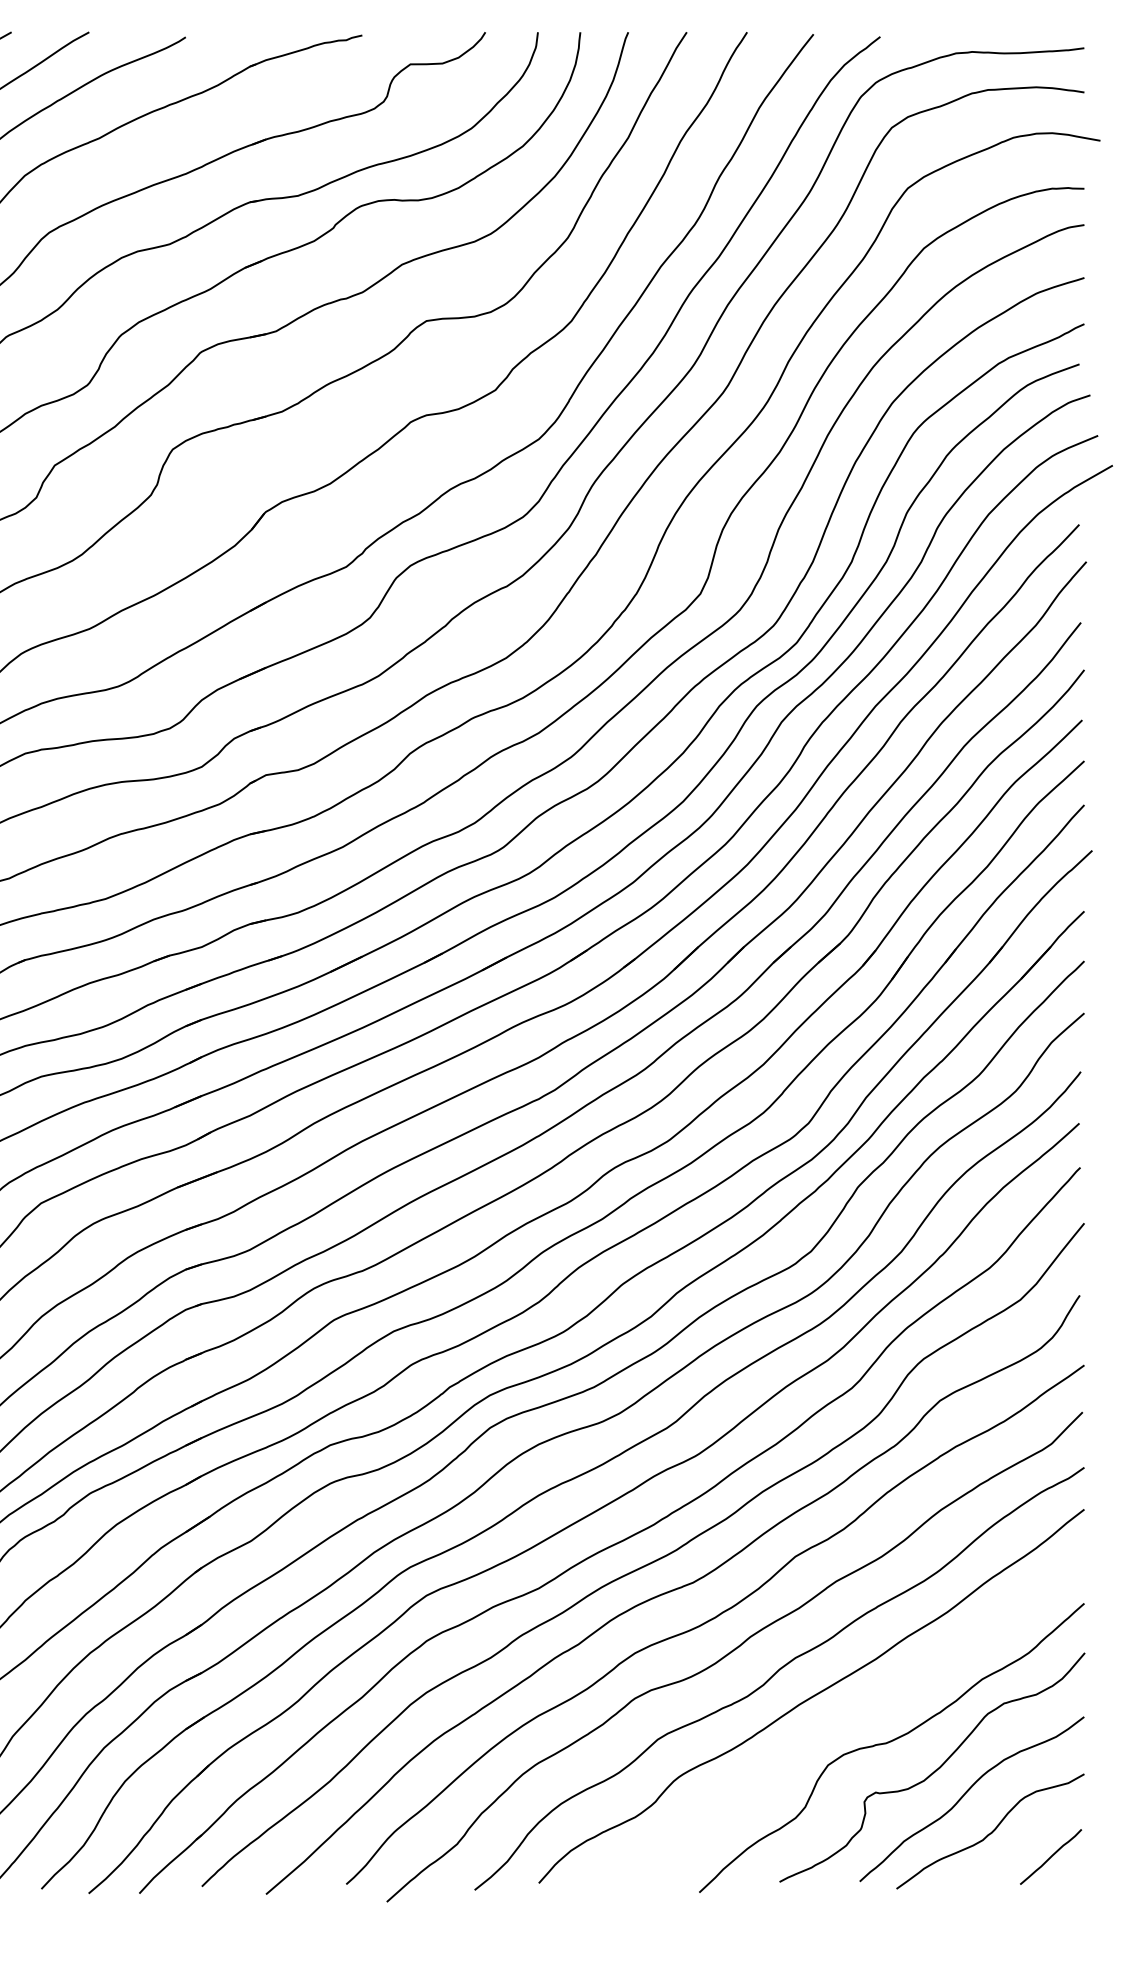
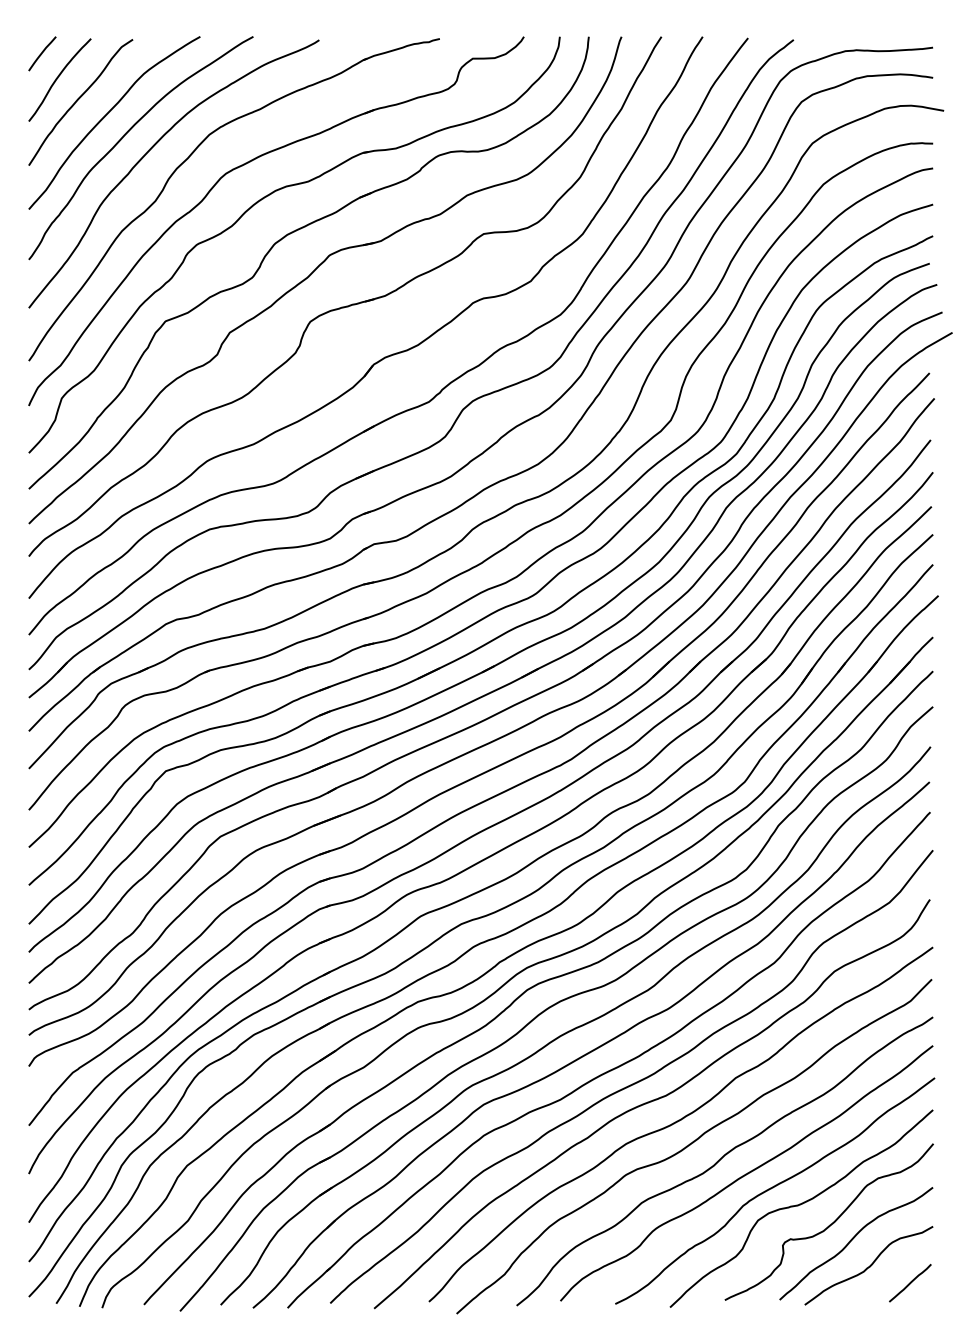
curve: (850, 1718) -> (773, 1188), added

